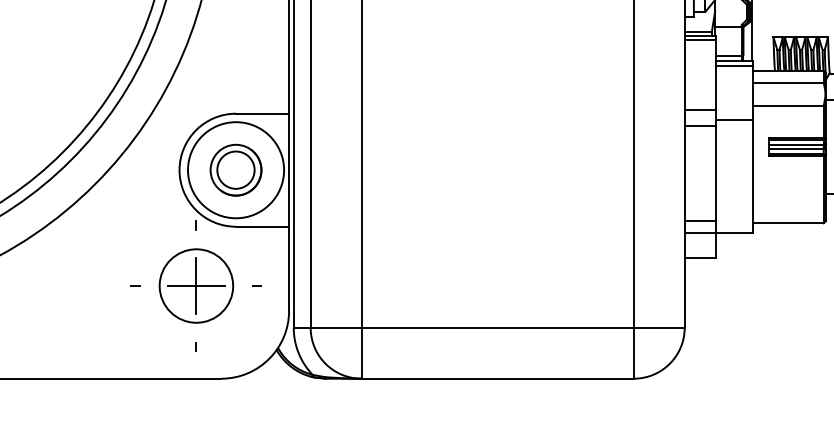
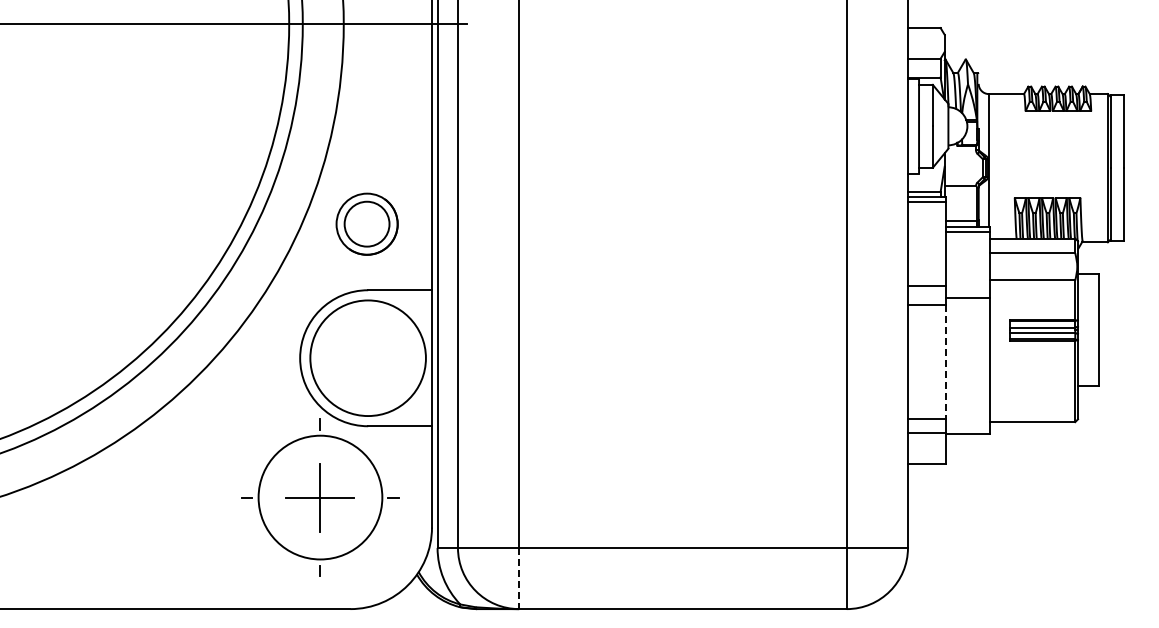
part: (235, 169) -> (366, 223), moved
line: (716, 173) -> (946, 362), solid -> dashed
circle: (196, 285) -> (320, 497), size x1.4
line: (361, 353) -> (519, 578), solid -> dashed

